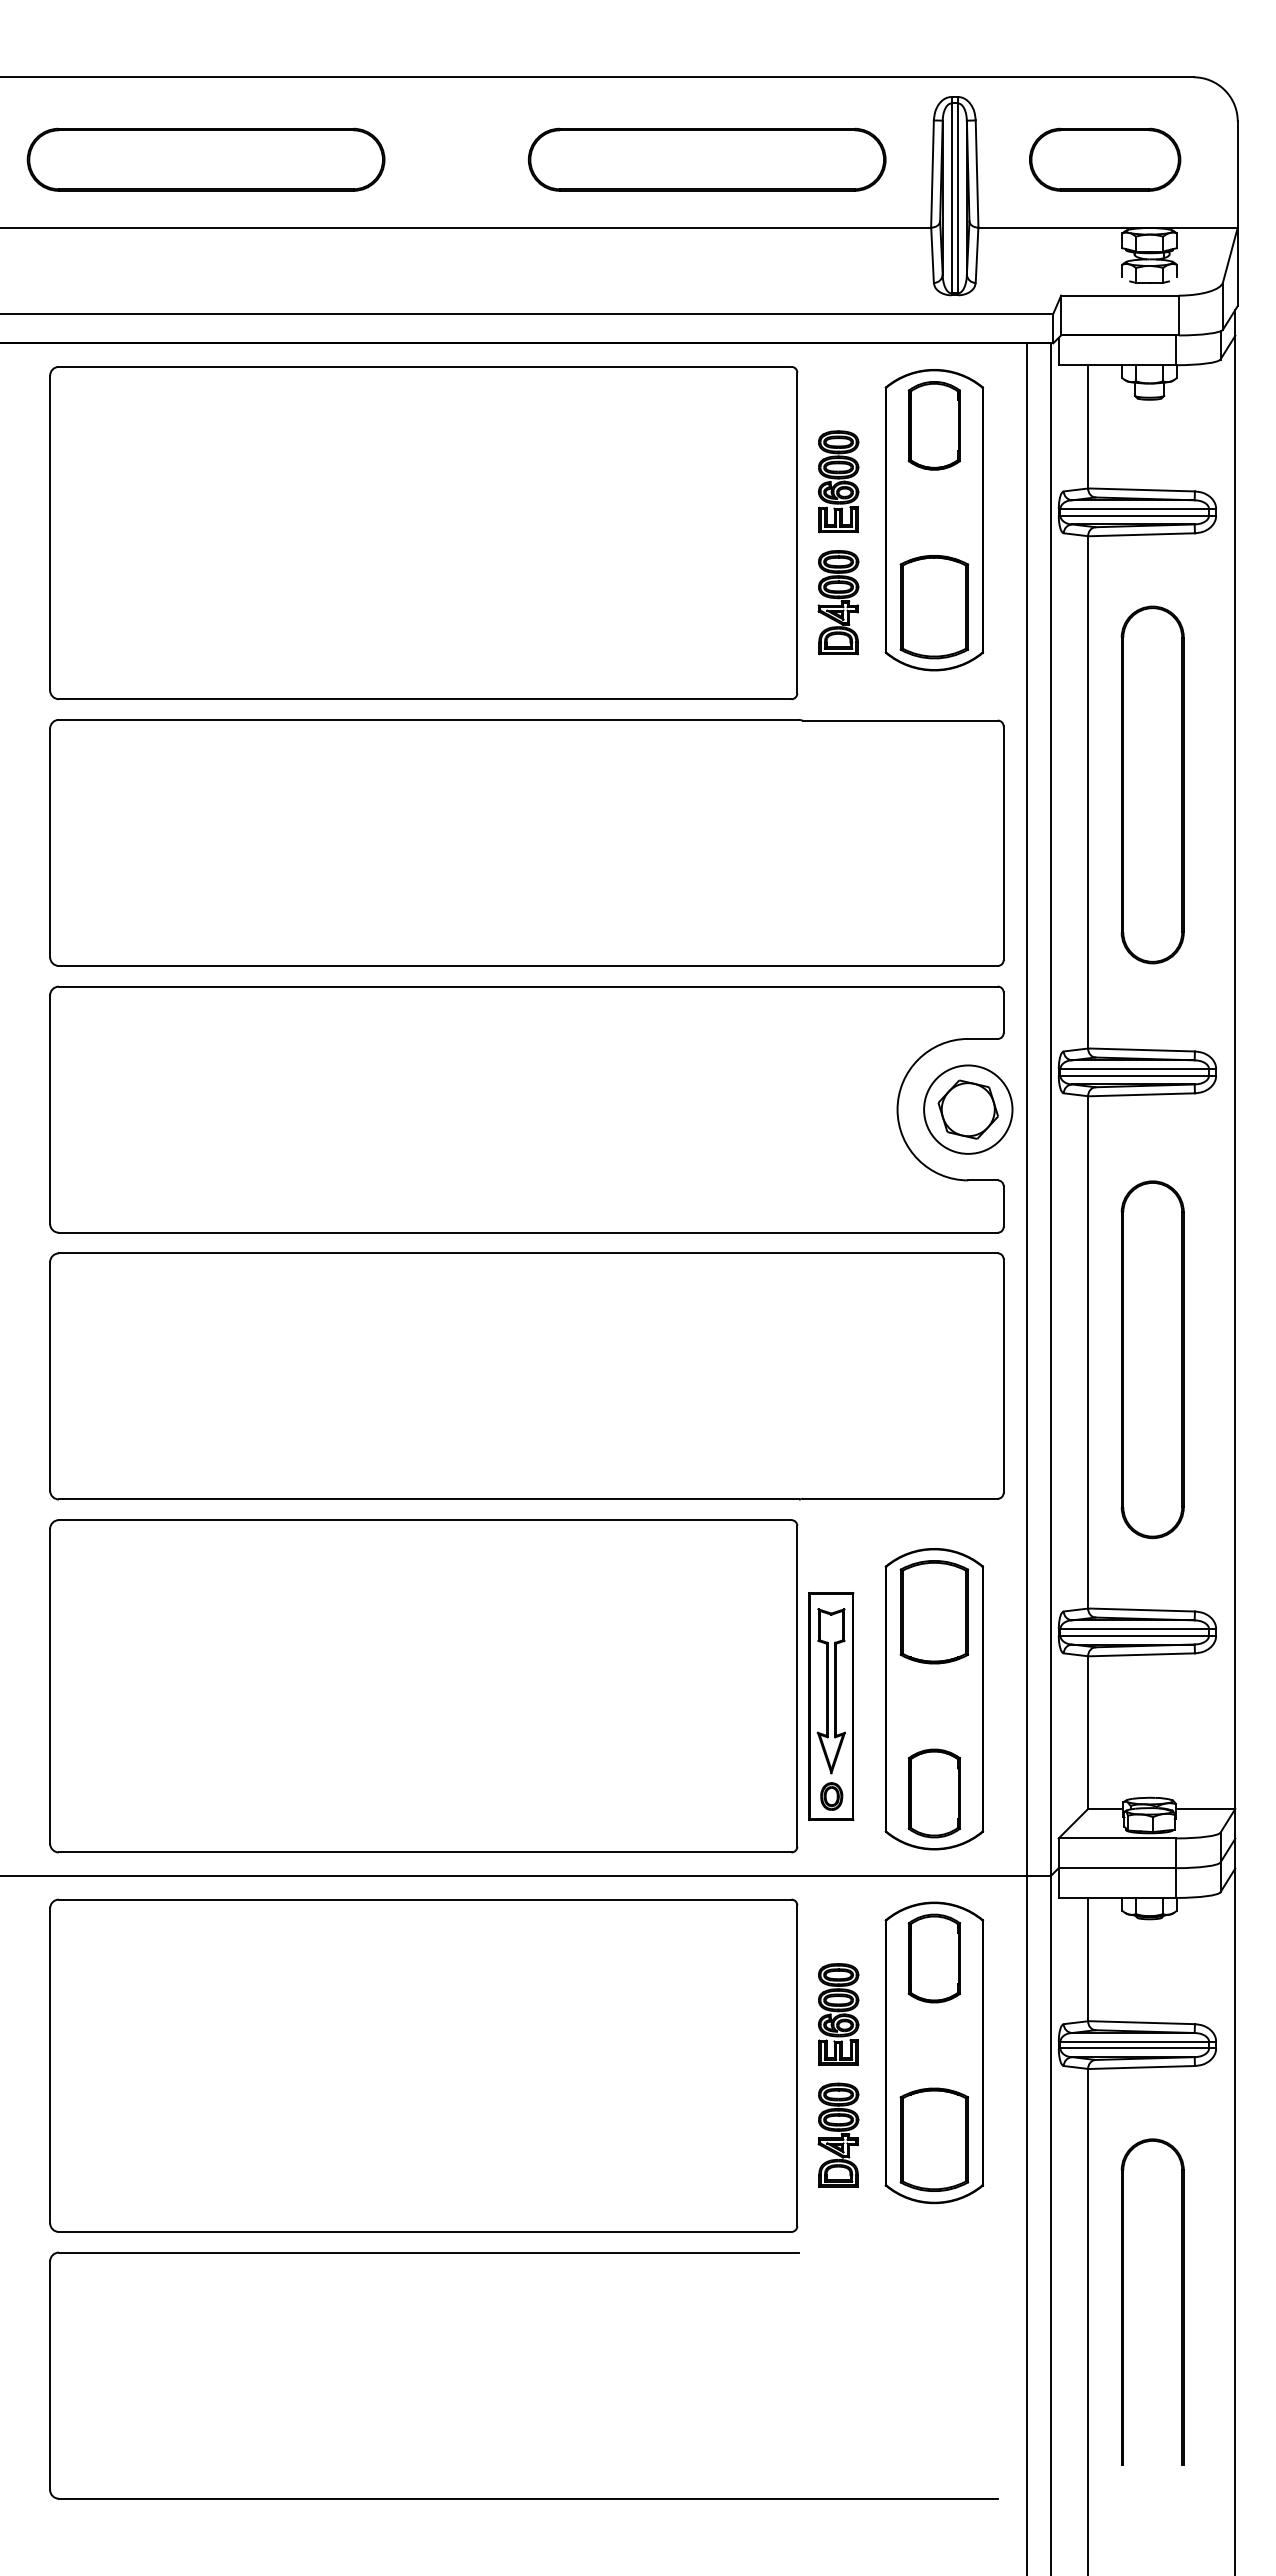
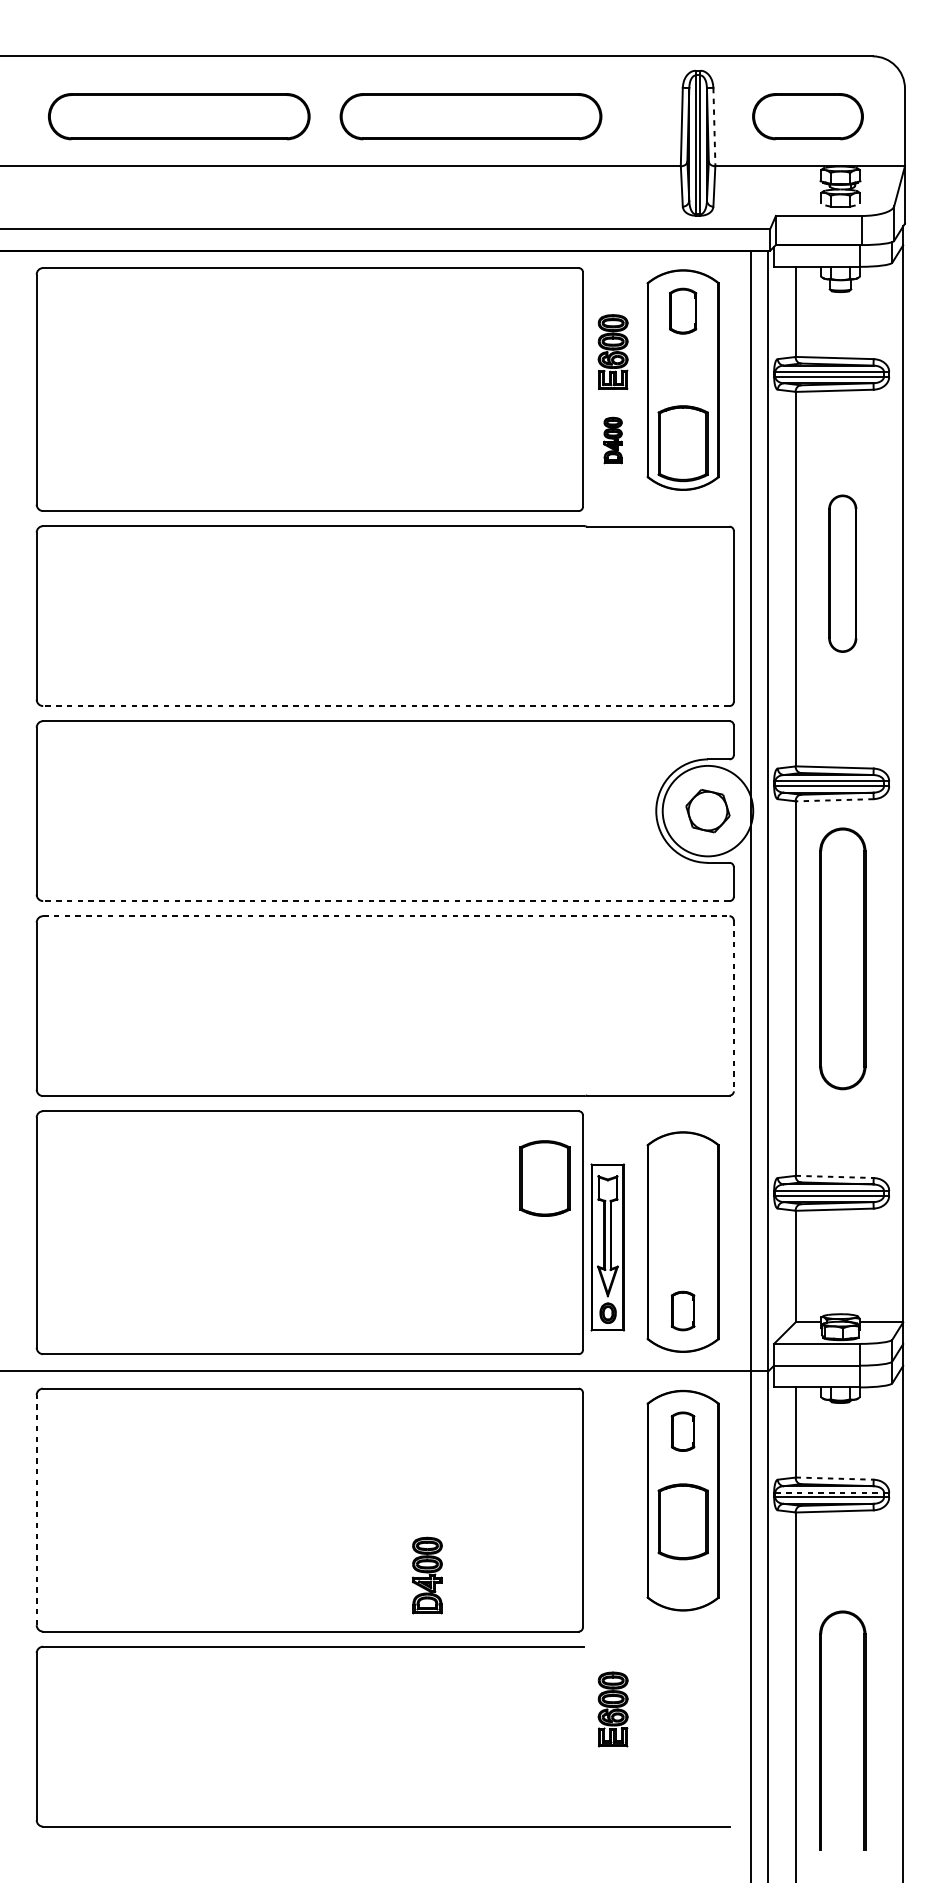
part: (205, 159) -> (178, 116), moved
part: (706, 159) -> (470, 116), moved
line: (977, 174) -> (714, 127), solid -> dashed
part: (933, 425) -> (682, 310), size x0.7
part: (838, 602) -> (613, 440), size x0.6
part: (1152, 784) -> (842, 573), size x0.6
line: (527, 965) -> (385, 705), solid -> dashed
line: (1141, 1094) -> (834, 800), solid -> dashed
circle: (968, 1109) -> (708, 810), size x1.4
line: (527, 1232) -> (385, 900), solid -> dashed
line: (528, 1253) -> (386, 916), solid -> dashed
part: (1152, 1359) -> (842, 958), moved
line: (1003, 1376) -> (733, 1006), solid -> dashed
line: (1142, 1610) -> (835, 1177), solid -> dashed
part: (934, 1612) -> (545, 1178), moved
part: (933, 1793) -> (682, 1311), size x0.6
part: (933, 1958) -> (682, 1431), size x0.6
part: (838, 2014) -> (613, 1709), moved
line: (1142, 2022) -> (835, 1478), solid -> dashed
line: (1135, 2041) -> (830, 1492), solid -> dashed
line: (50, 2065) -> (36, 1509), solid -> dashed
part: (838, 2134) -> (427, 1574), moved
part: (934, 2139) -> (683, 1521), moved
part: (1123, 2301) -> (821, 1729), moved

